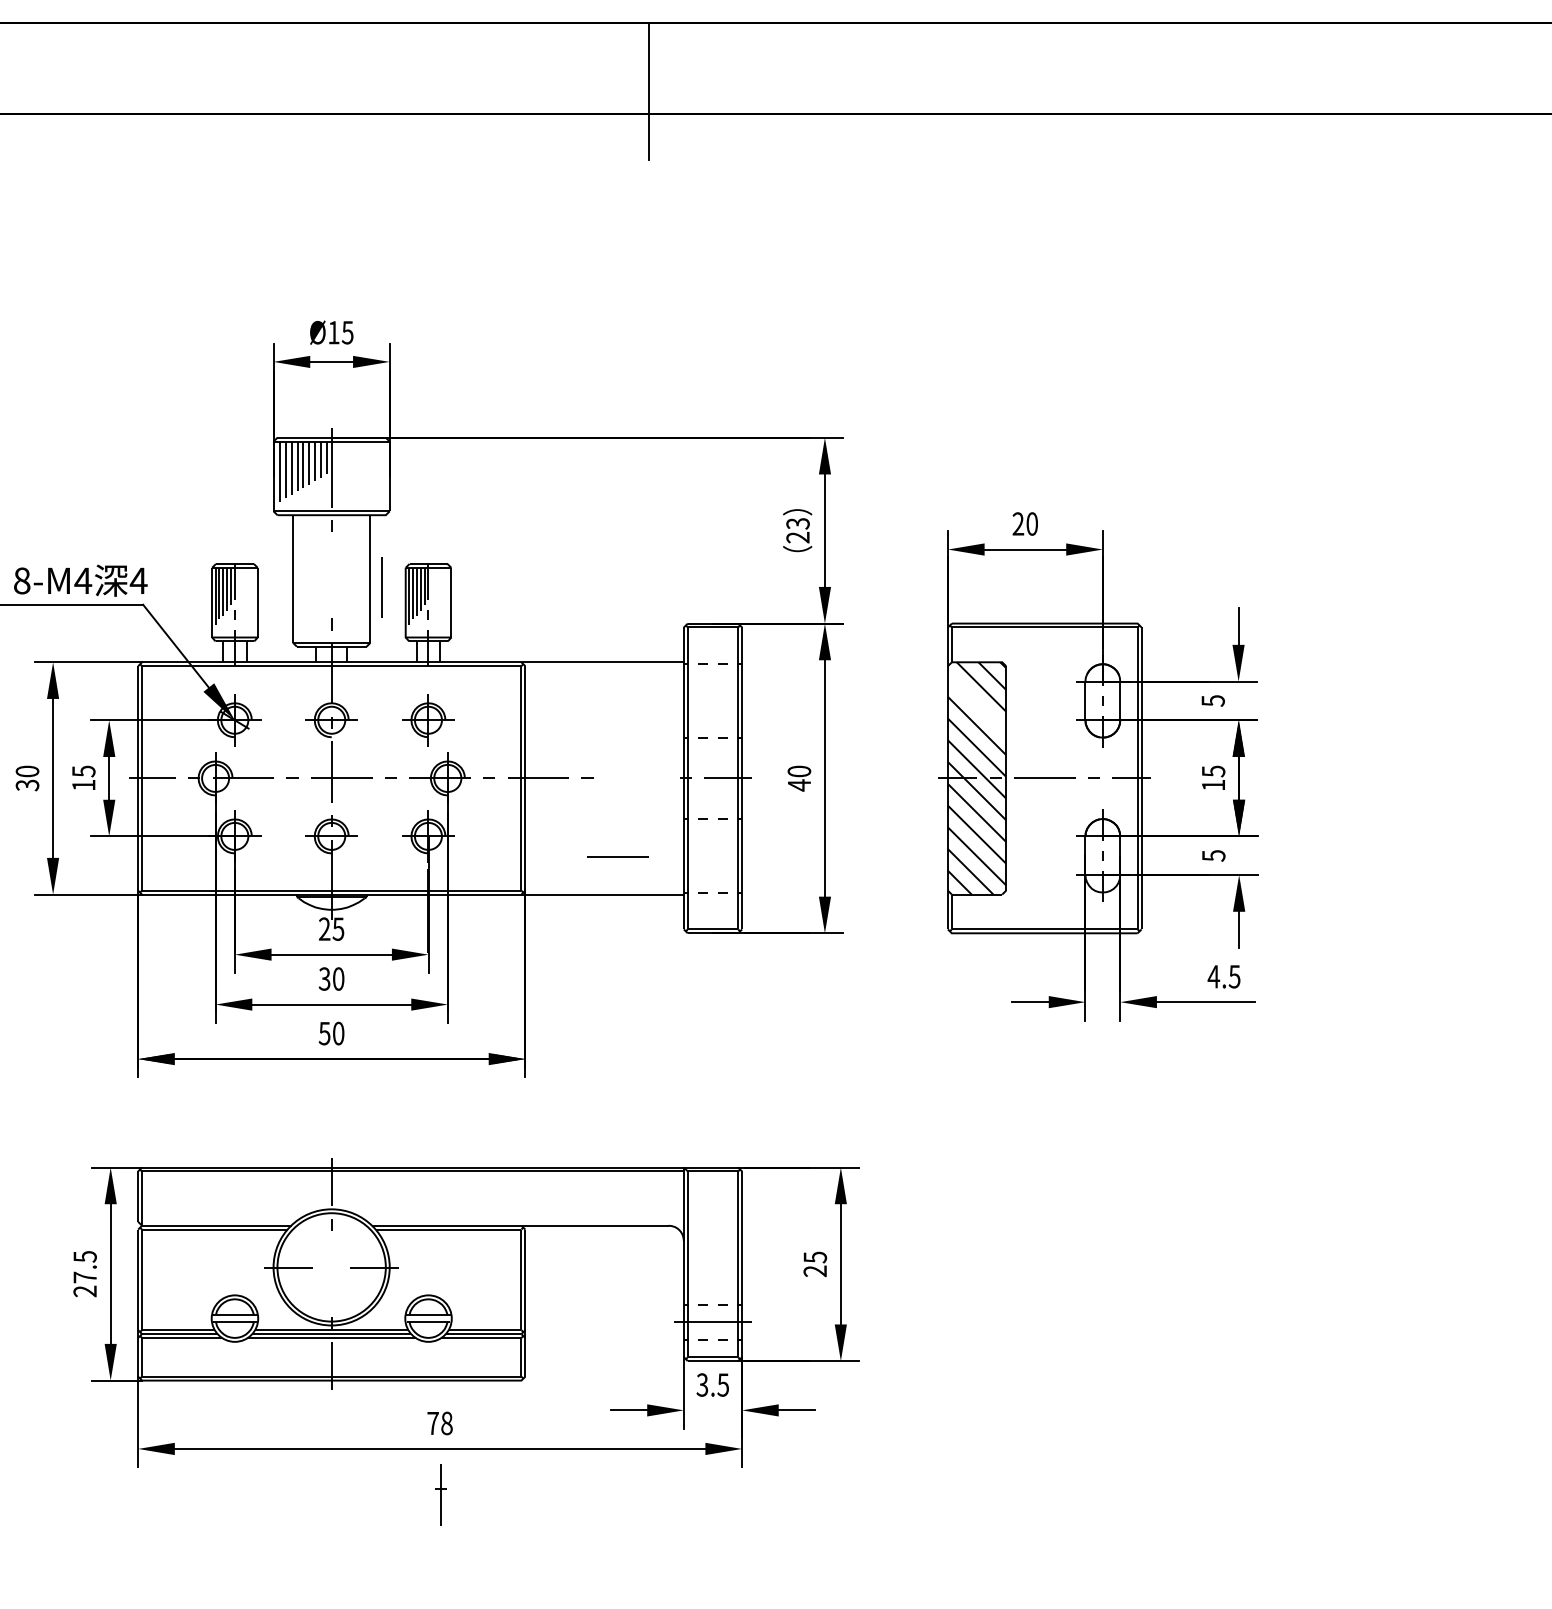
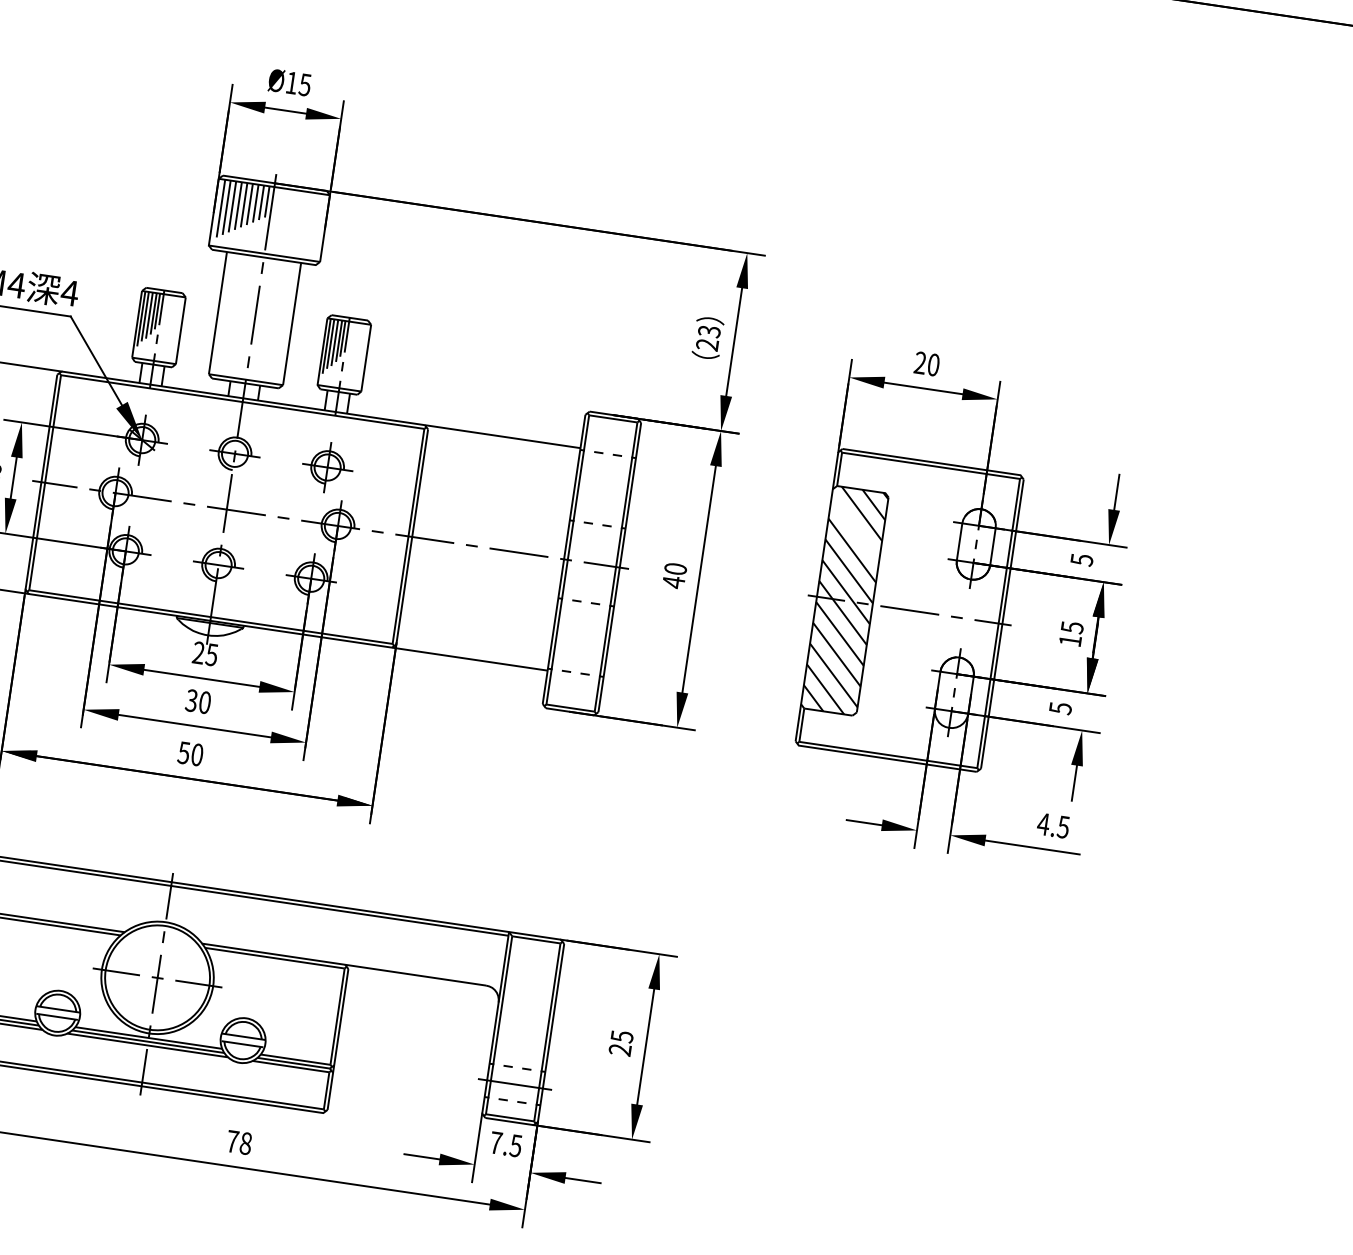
line: (381, 587) -> (255, 315), moved
line: (617, 856) -> (518, 551), moved
text: (702, 1384) -> (496, 1142), 3.5 -> 7.5
part: (440, 1494) -> (156, 983), moved

